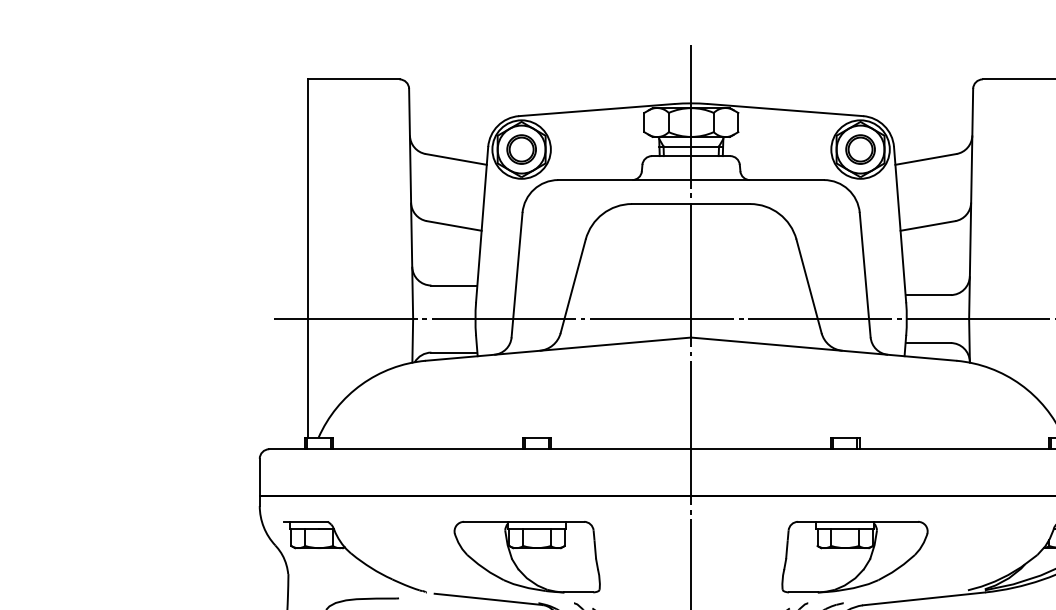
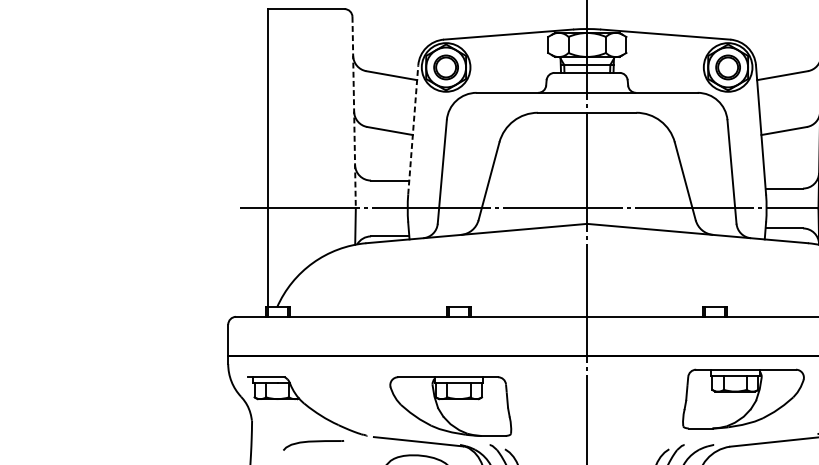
line: (411, 204) -> (354, 113), solid -> dashed
line: (482, 224) -> (413, 129), solid -> dashed
part: (854, 557) -> (743, 399), moved

